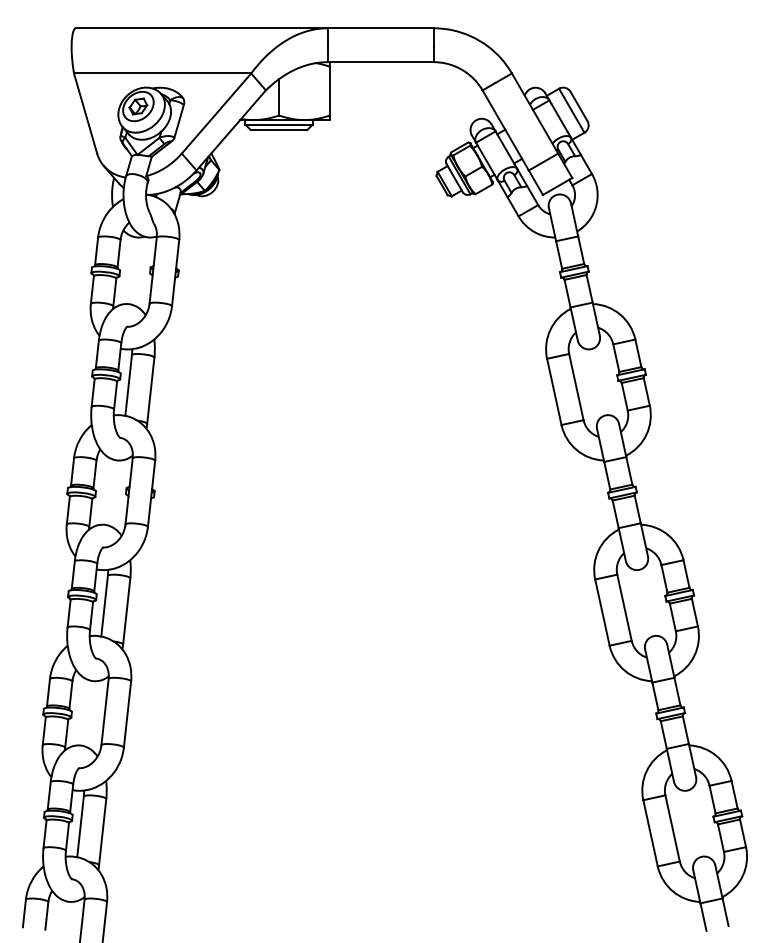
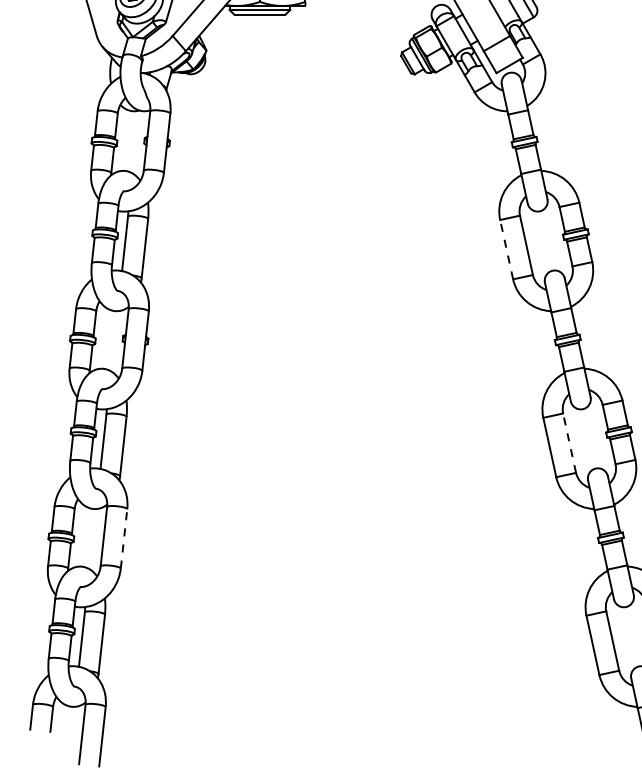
line: (554, 391) -> (506, 249), solid -> dashed
line: (624, 607) -> (569, 442), solid -> dashed
line: (127, 714) -> (124, 538), solid -> dashed

